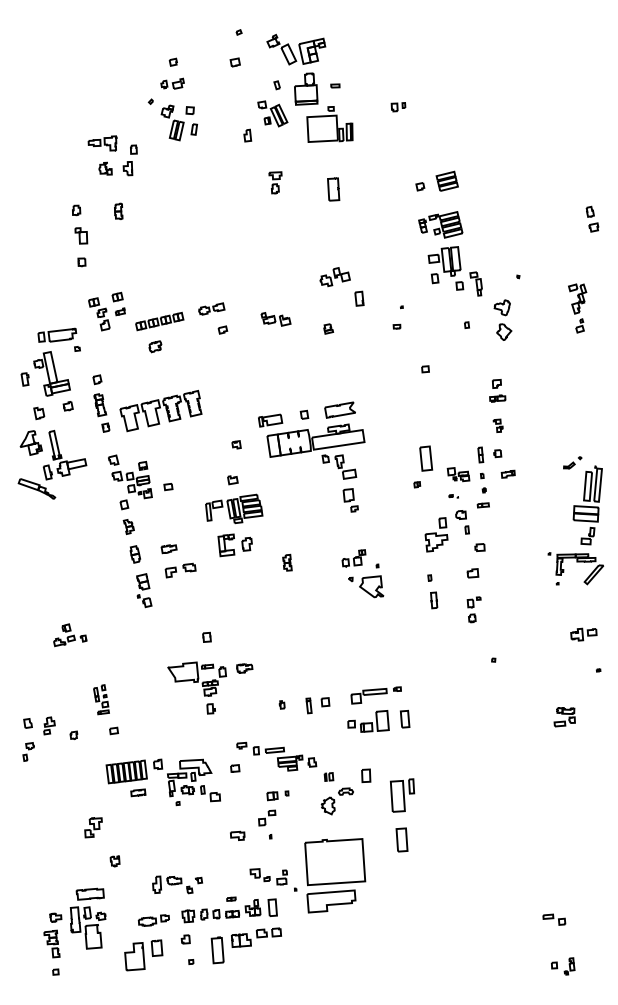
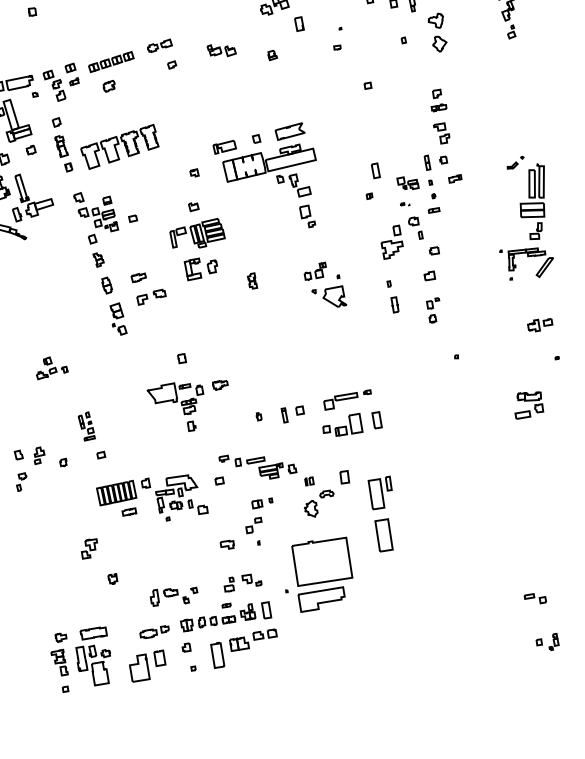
part: (106, 311) -> (61, 82), moved
part: (497, 425) -> (441, 133), size x1.67
part: (425, 458) -> (375, 170), size x0.62
part: (564, 717) -> (528, 405), size x1.43
part: (401, 839) -> (383, 534), size x1.43
part: (281, 877) -> (228, 584), moved
part: (87, 918) -> (93, 656), moved

